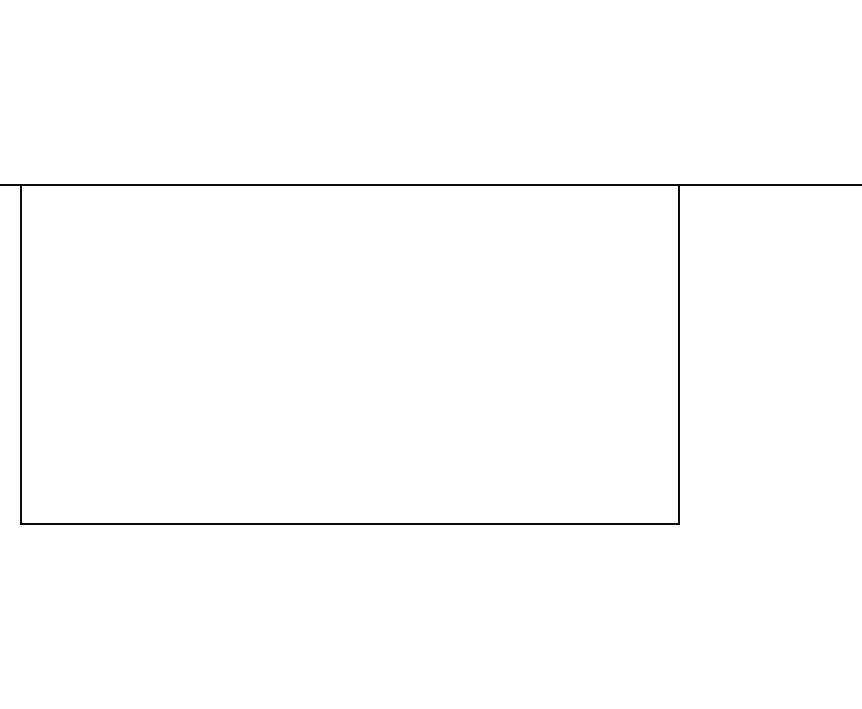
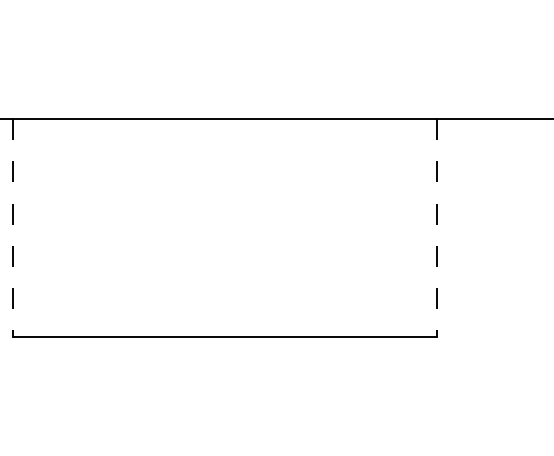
line: (21, 355) -> (13, 228), solid -> dashed
line: (679, 355) -> (436, 228), solid -> dashed

